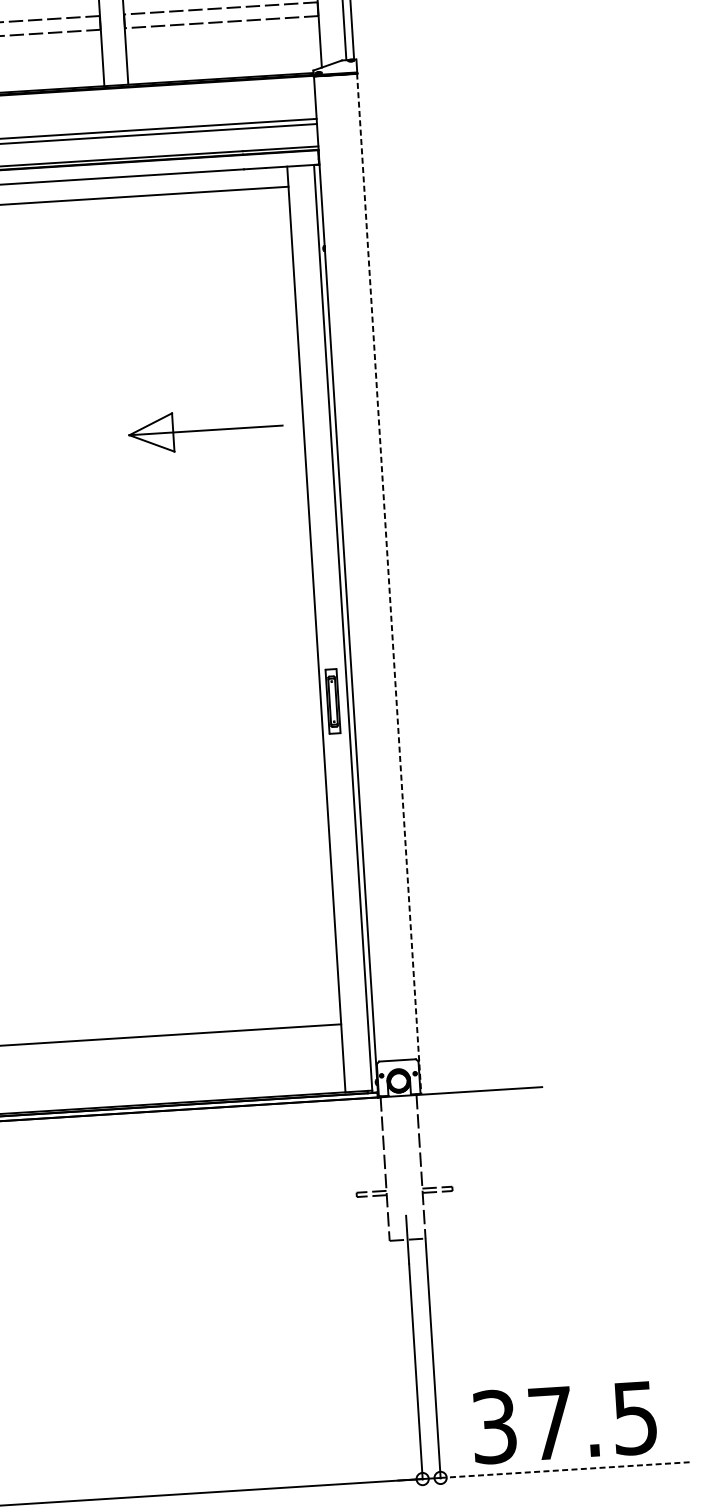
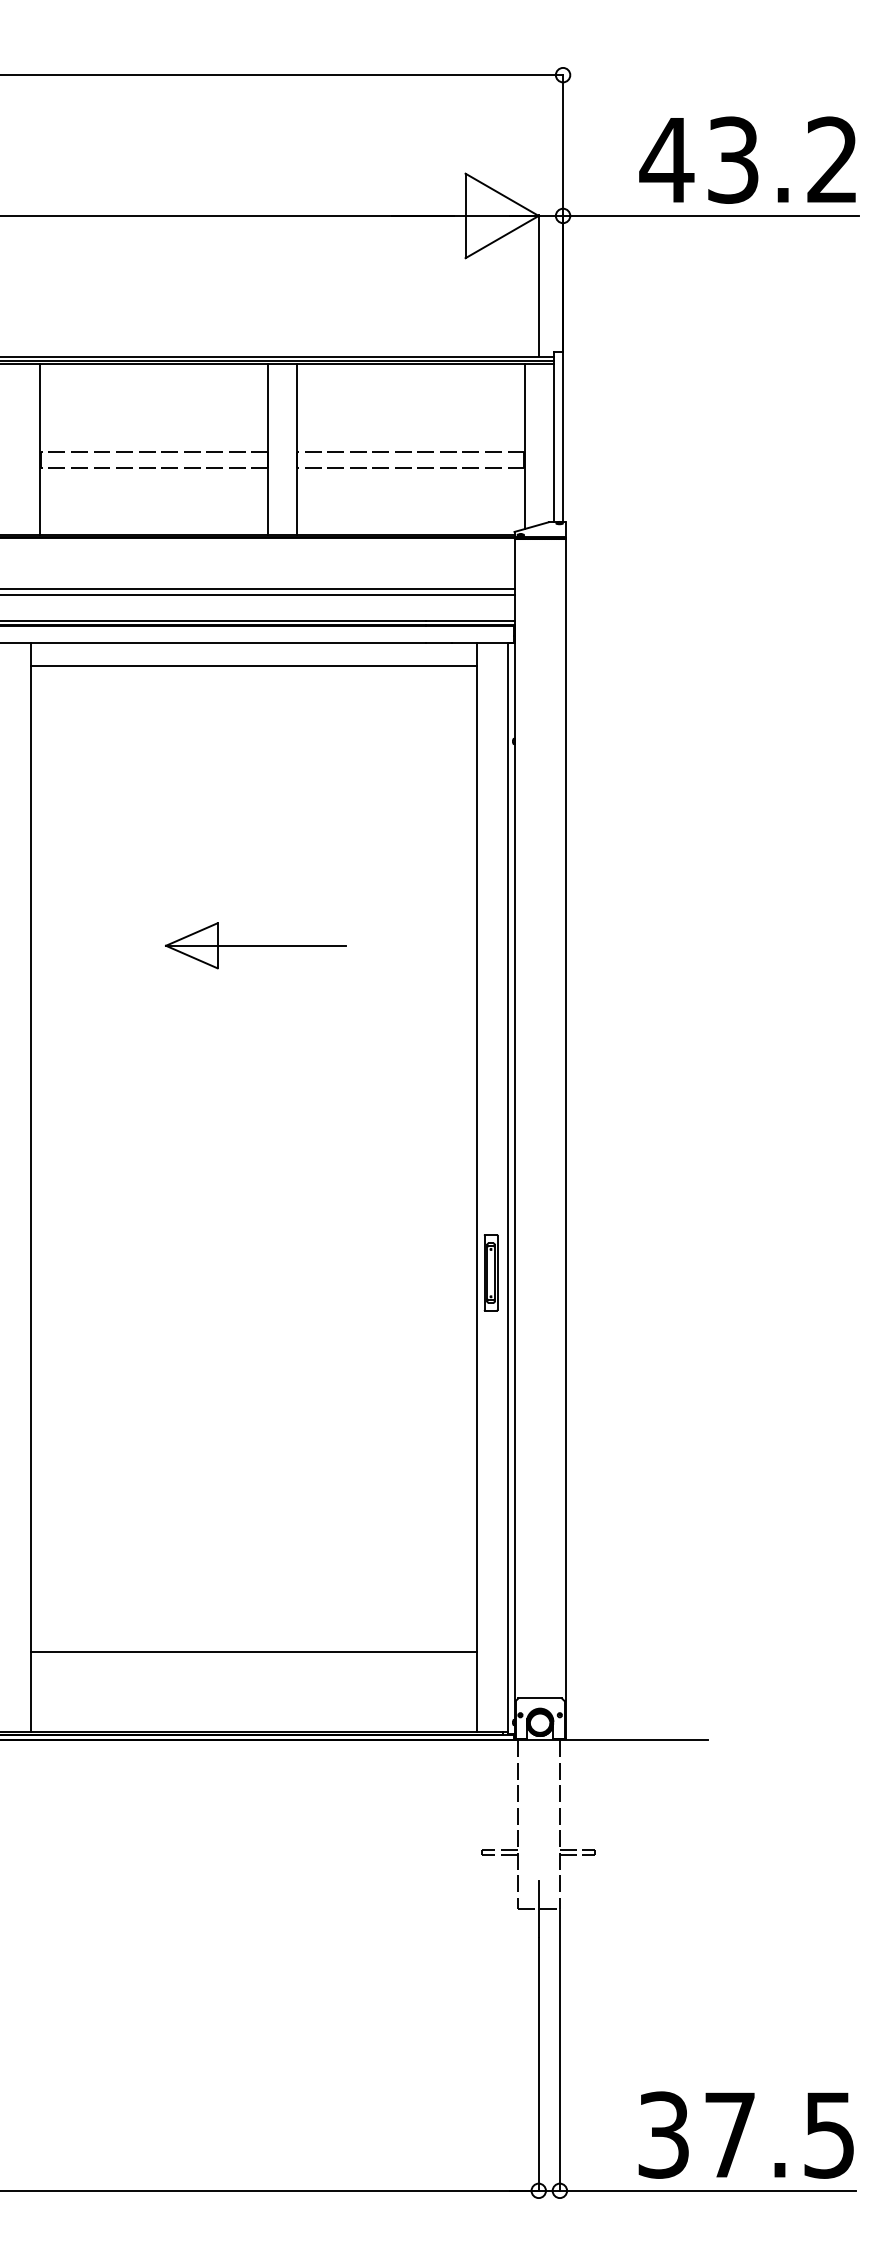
part: (205, 430) -> (255, 945), moved
line: (389, 584) -> (565, 1139), dashed -> solid
text: (563, 1422) -> (745, 2134), moved
line: (566, 1469) -> (708, 2190), dashed -> solid

